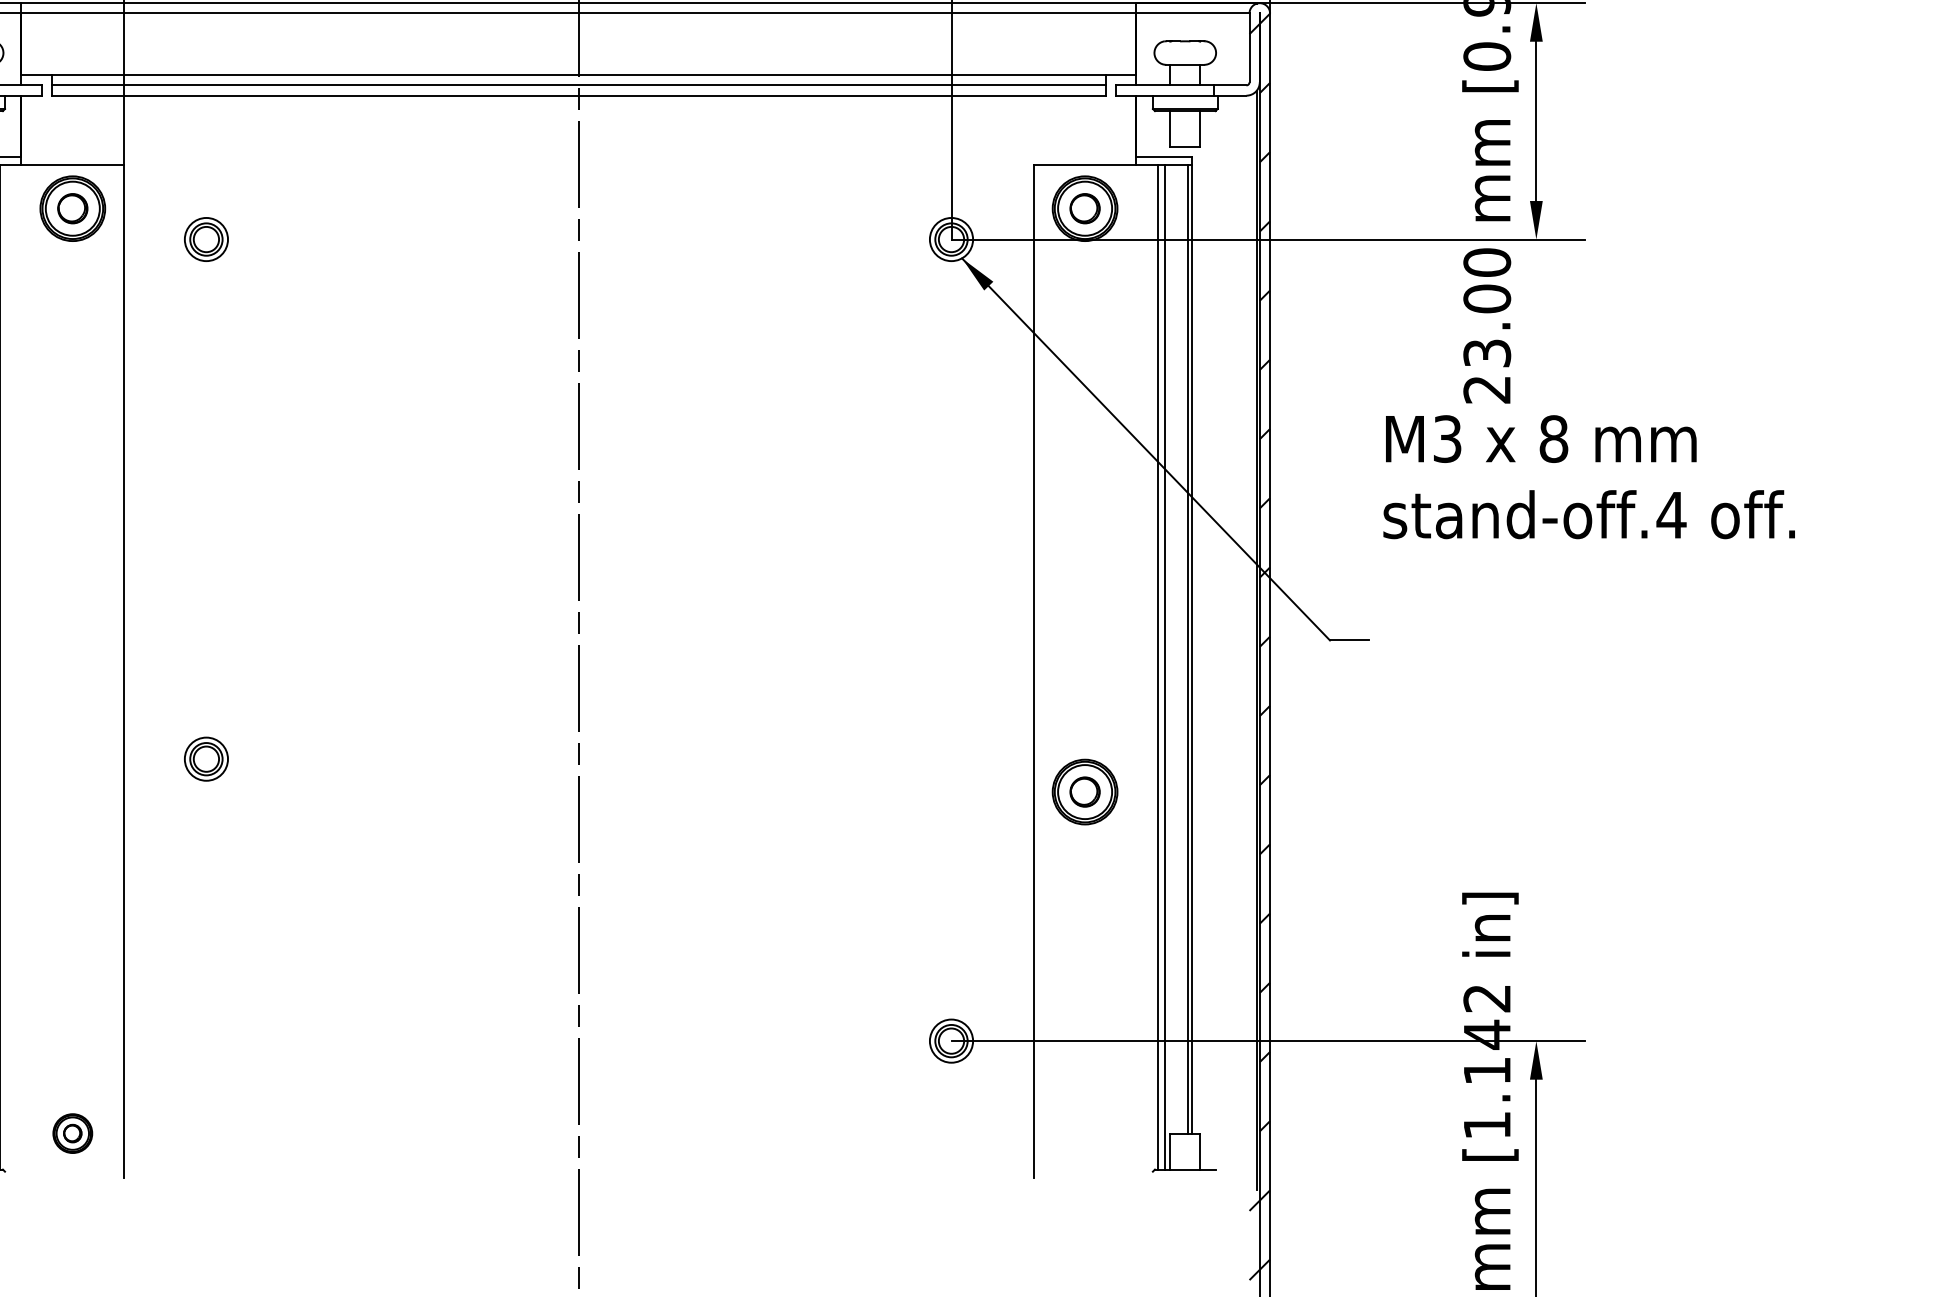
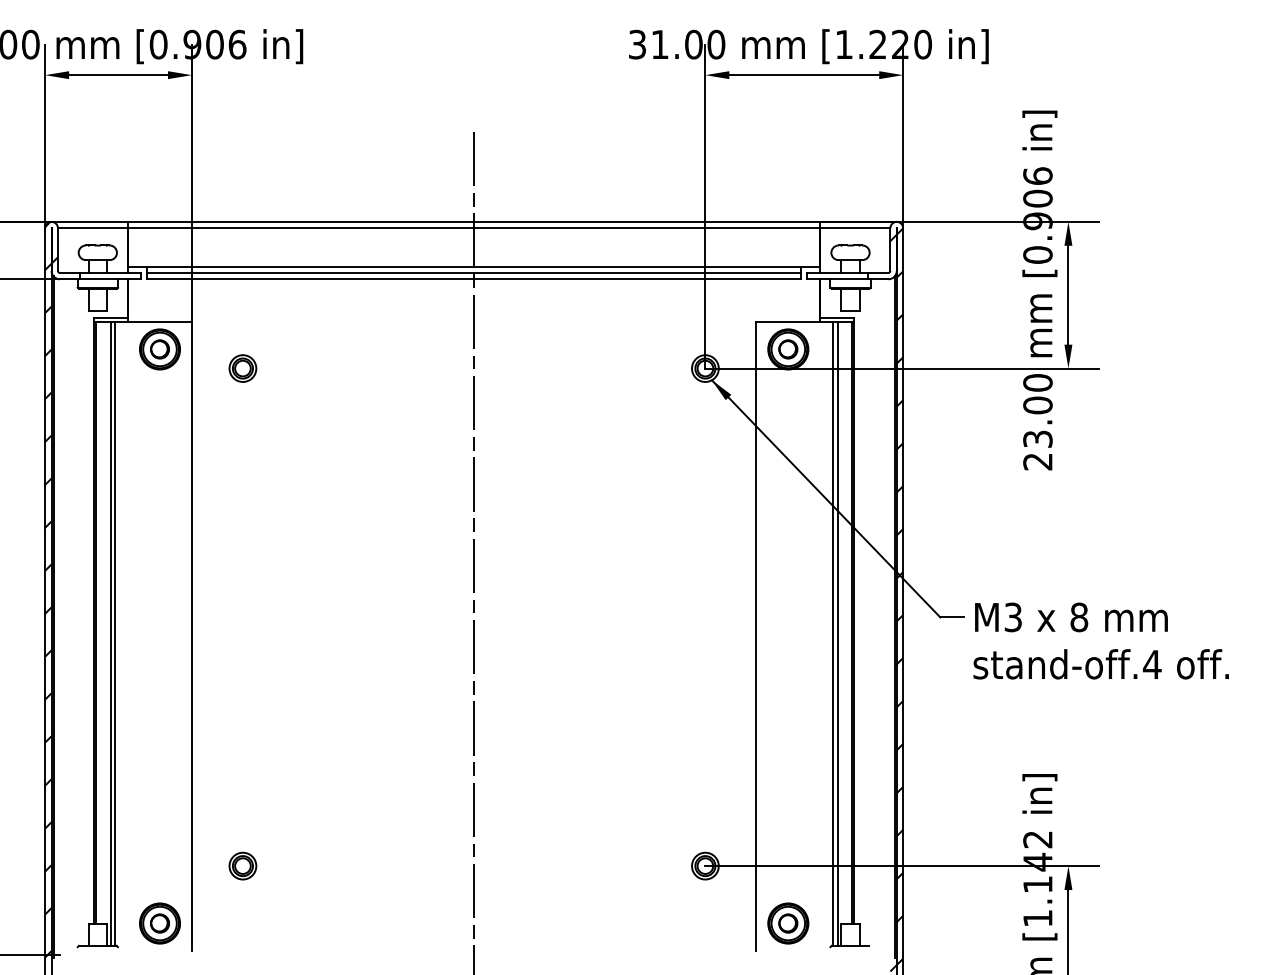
text: (1588, 476) -> (1100, 640), moved
part: (205, 758) -> (242, 865), moved
part: (1085, 792) -> (788, 923), moved
part: (71, 1133) -> (159, 923), size x1.67

